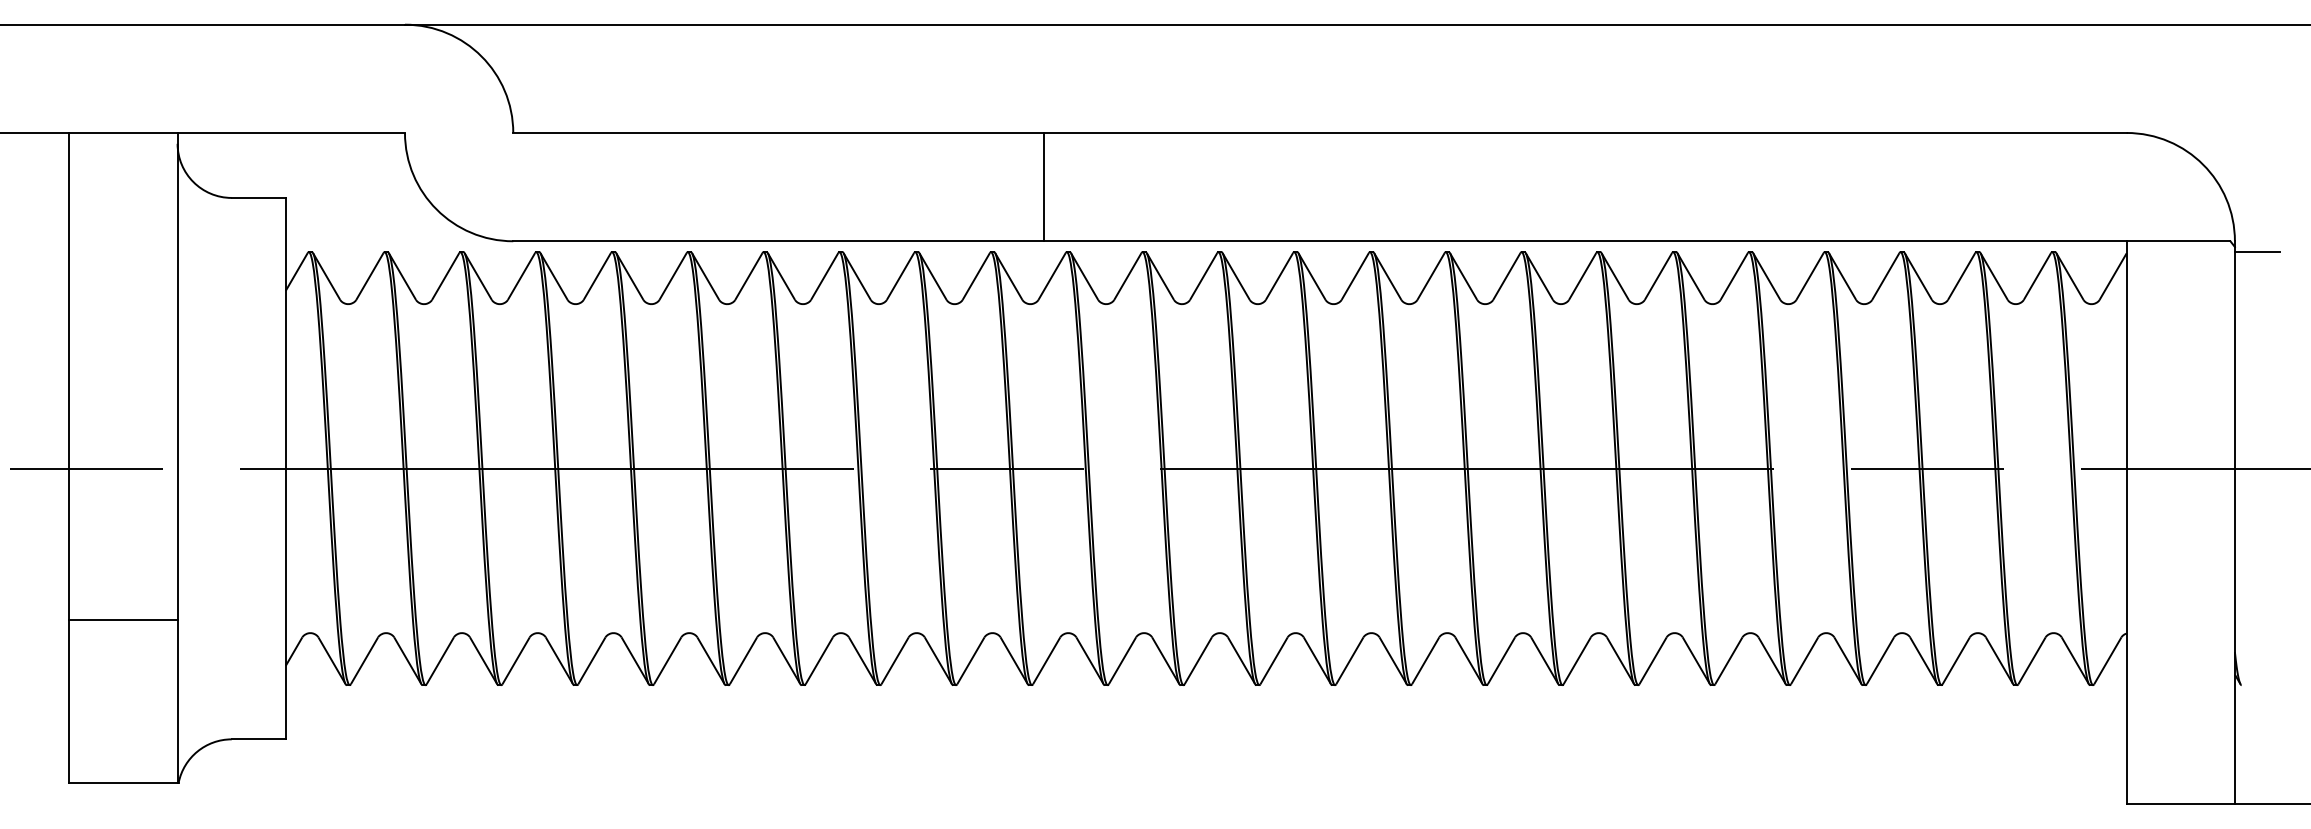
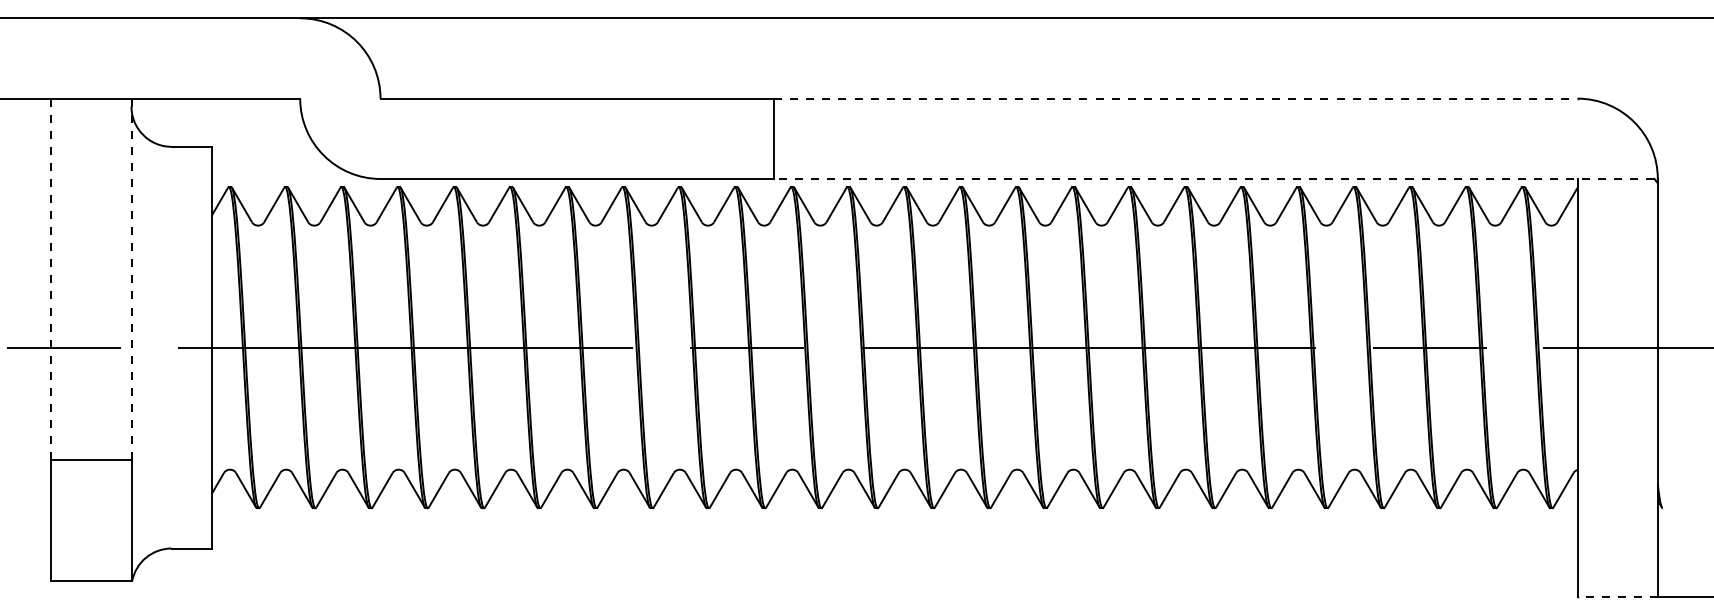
line: (1585, 132) -> (1176, 98), solid -> dashed
line: (1636, 241) -> (1213, 179), solid -> dashed
line: (2256, 252) -> (1673, 187), removed
line: (69, 376) -> (51, 279), solid -> dashed
line: (177, 376) -> (131, 279), solid -> dashed
line: (2180, 804) -> (1617, 596), solid -> dashed

